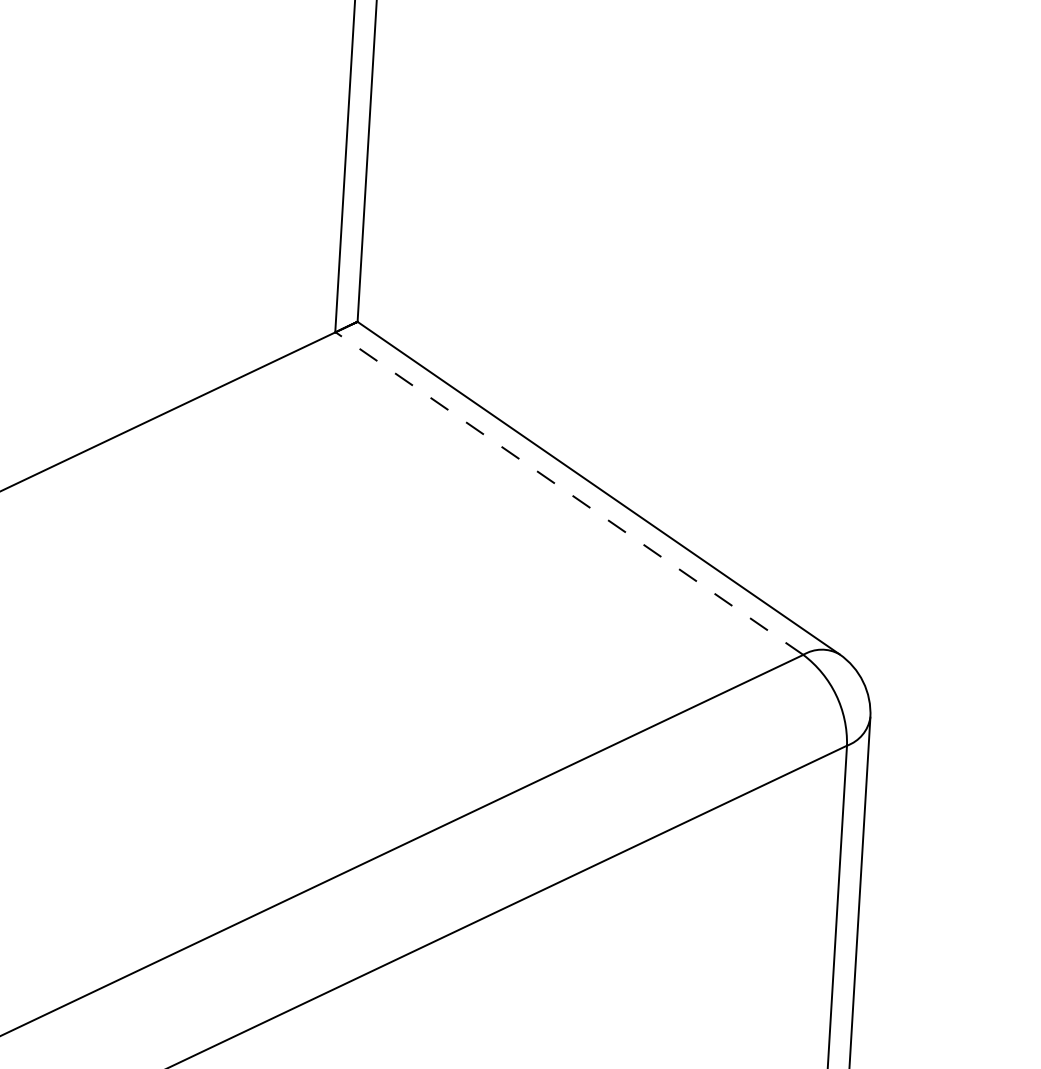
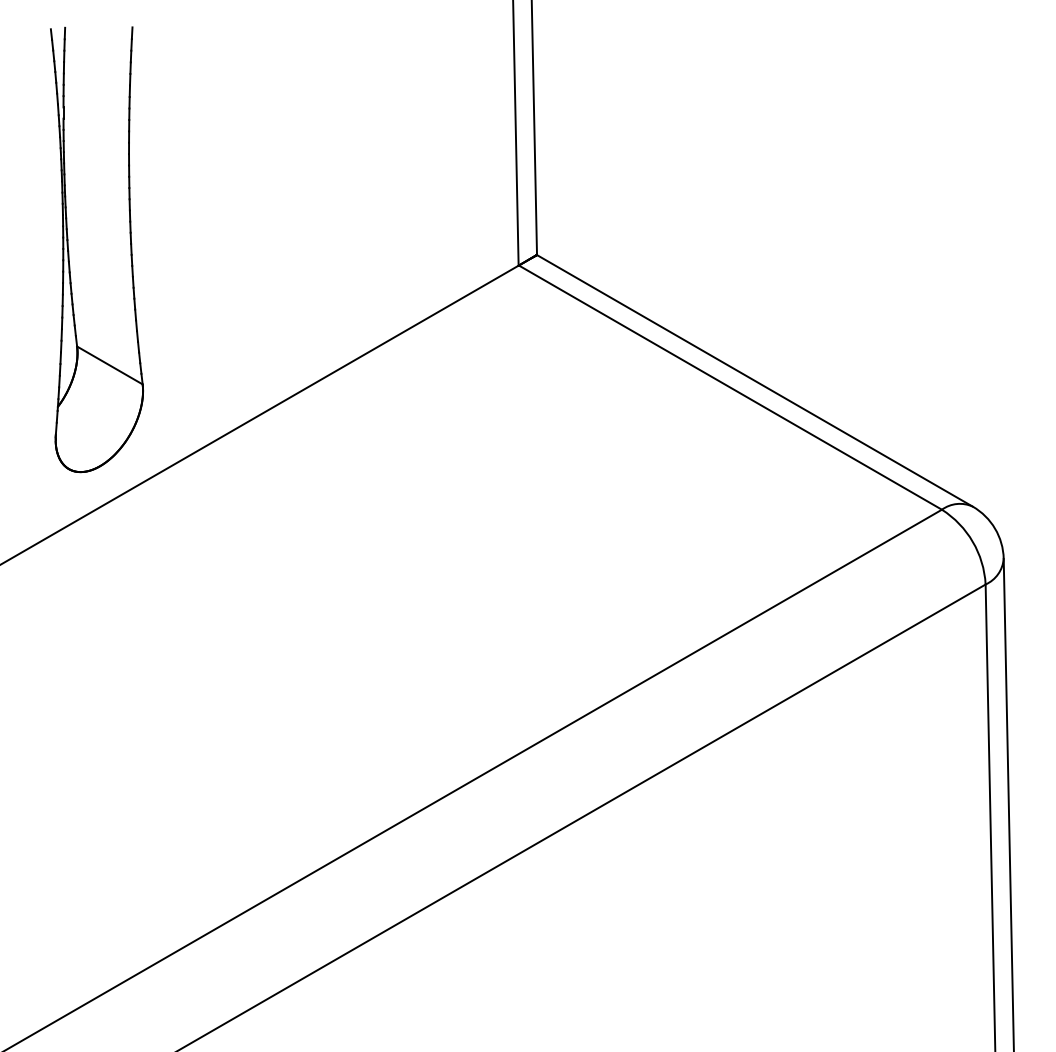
line: (568, 493) -> (729, 387), dashed -> solid

